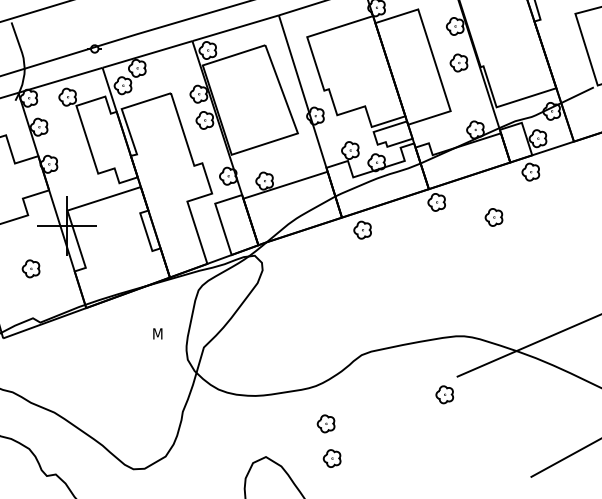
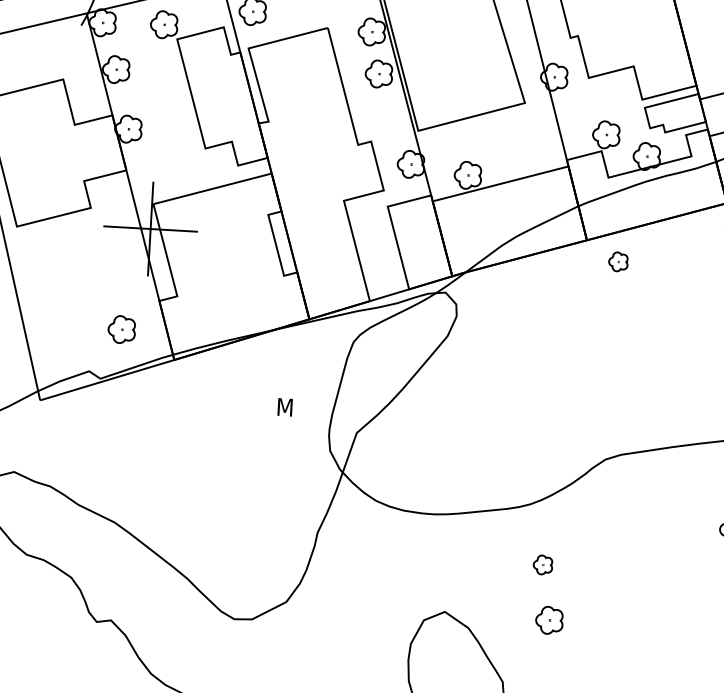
part: (362, 229) -> (618, 260), size x0.7
part: (30, 268) -> (120, 329), moved
part: (325, 423) -> (542, 564), size x0.7

